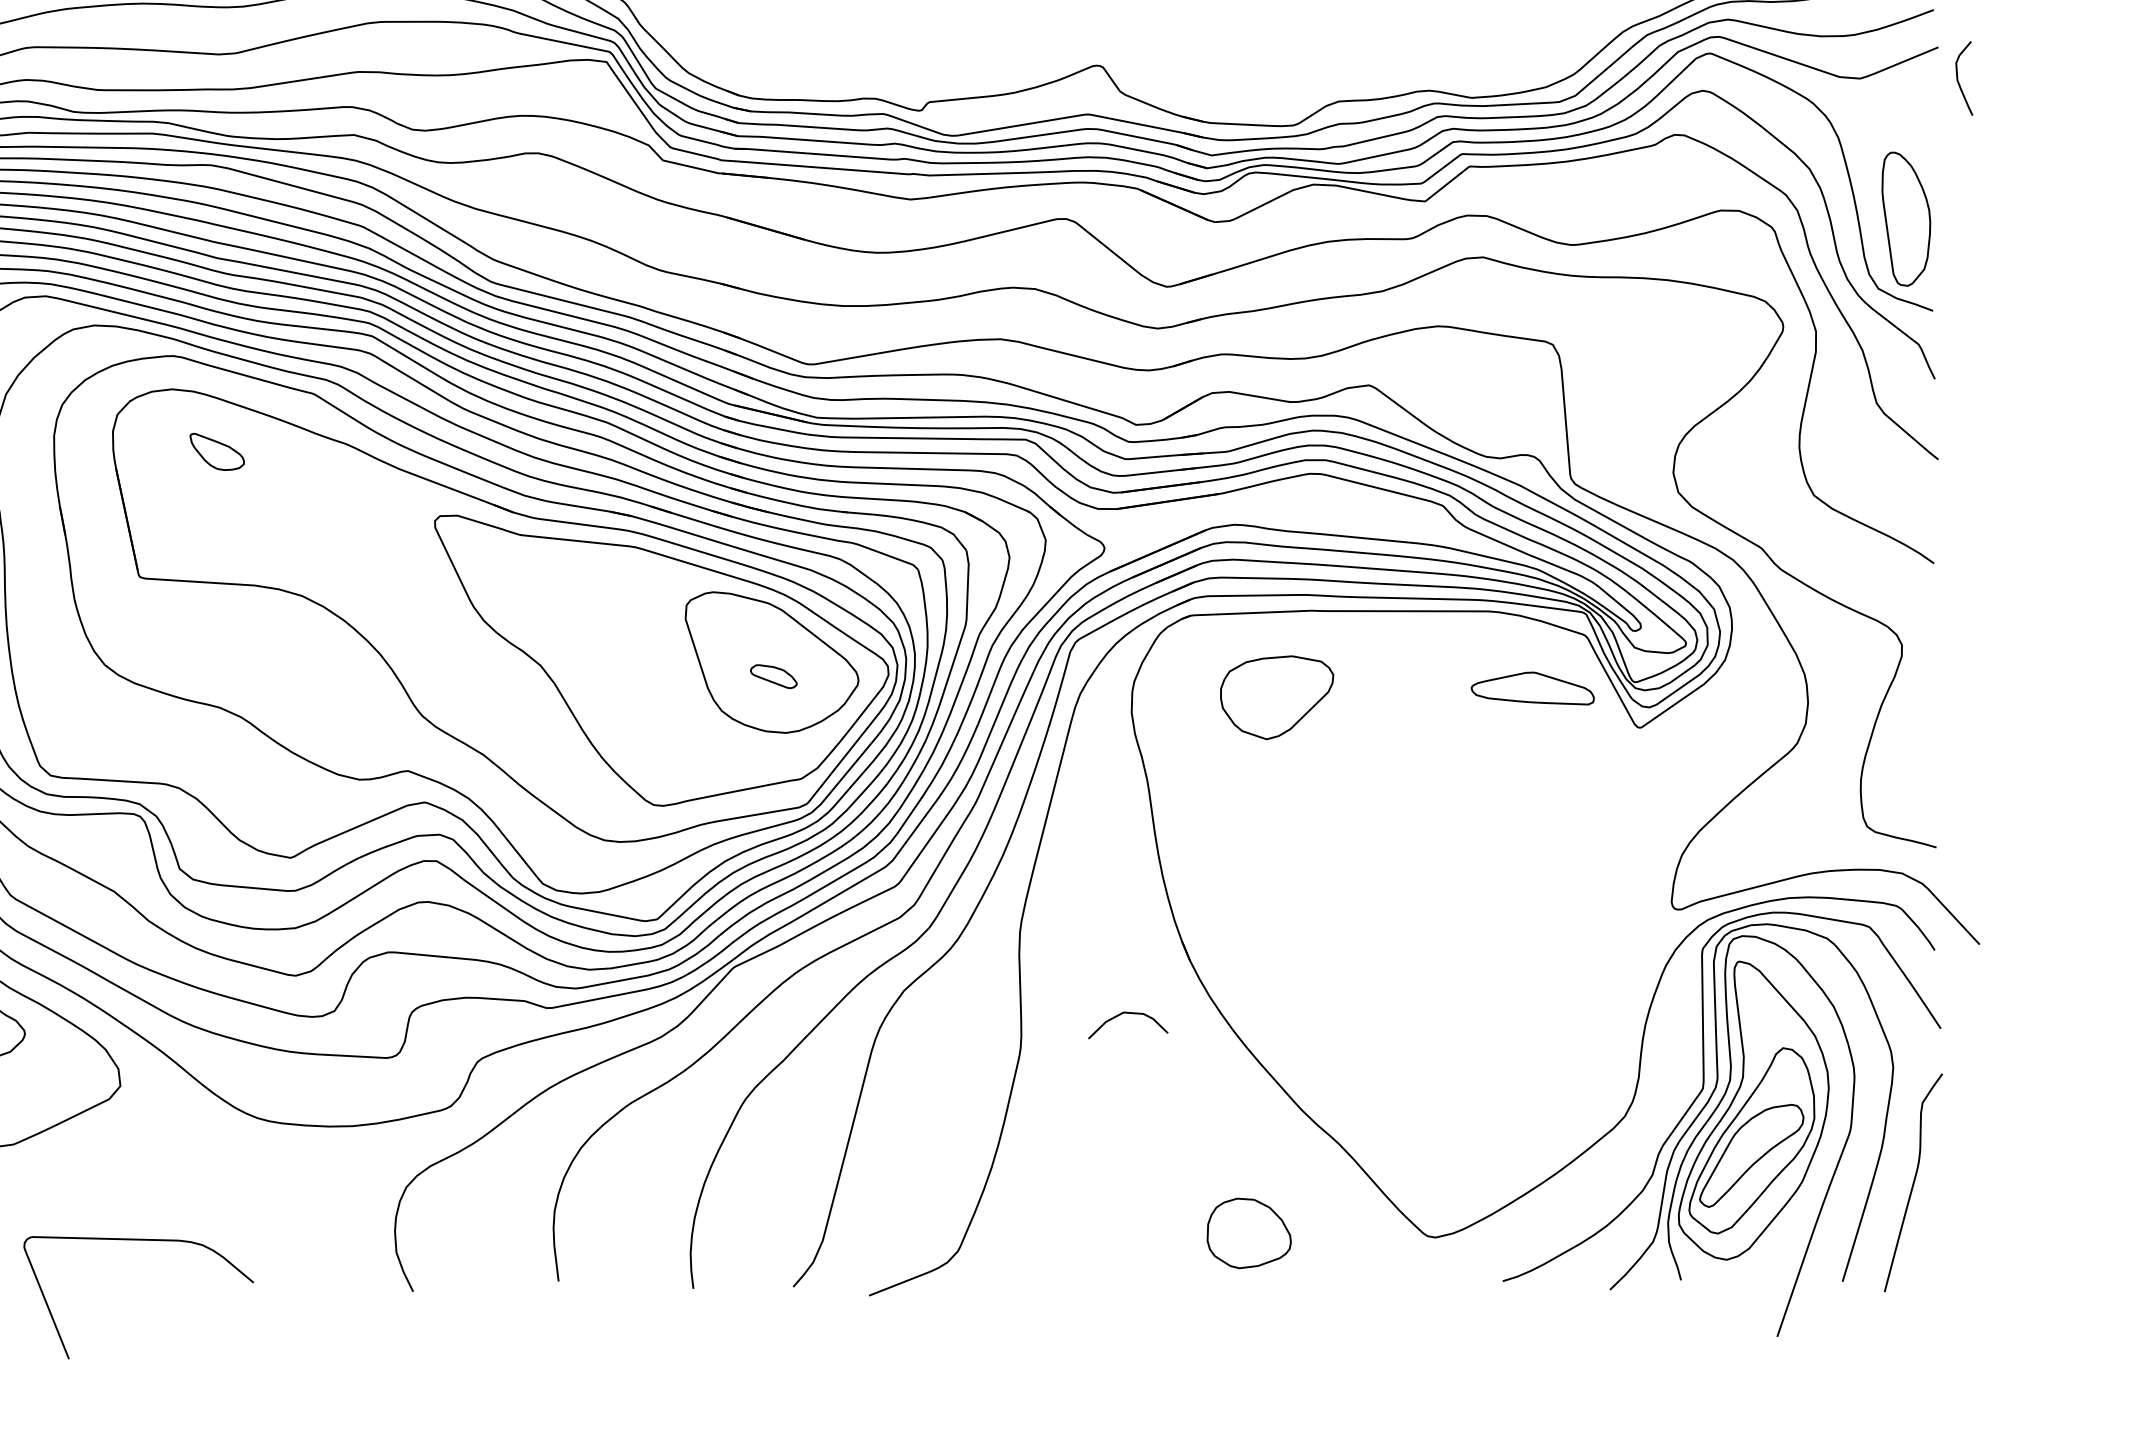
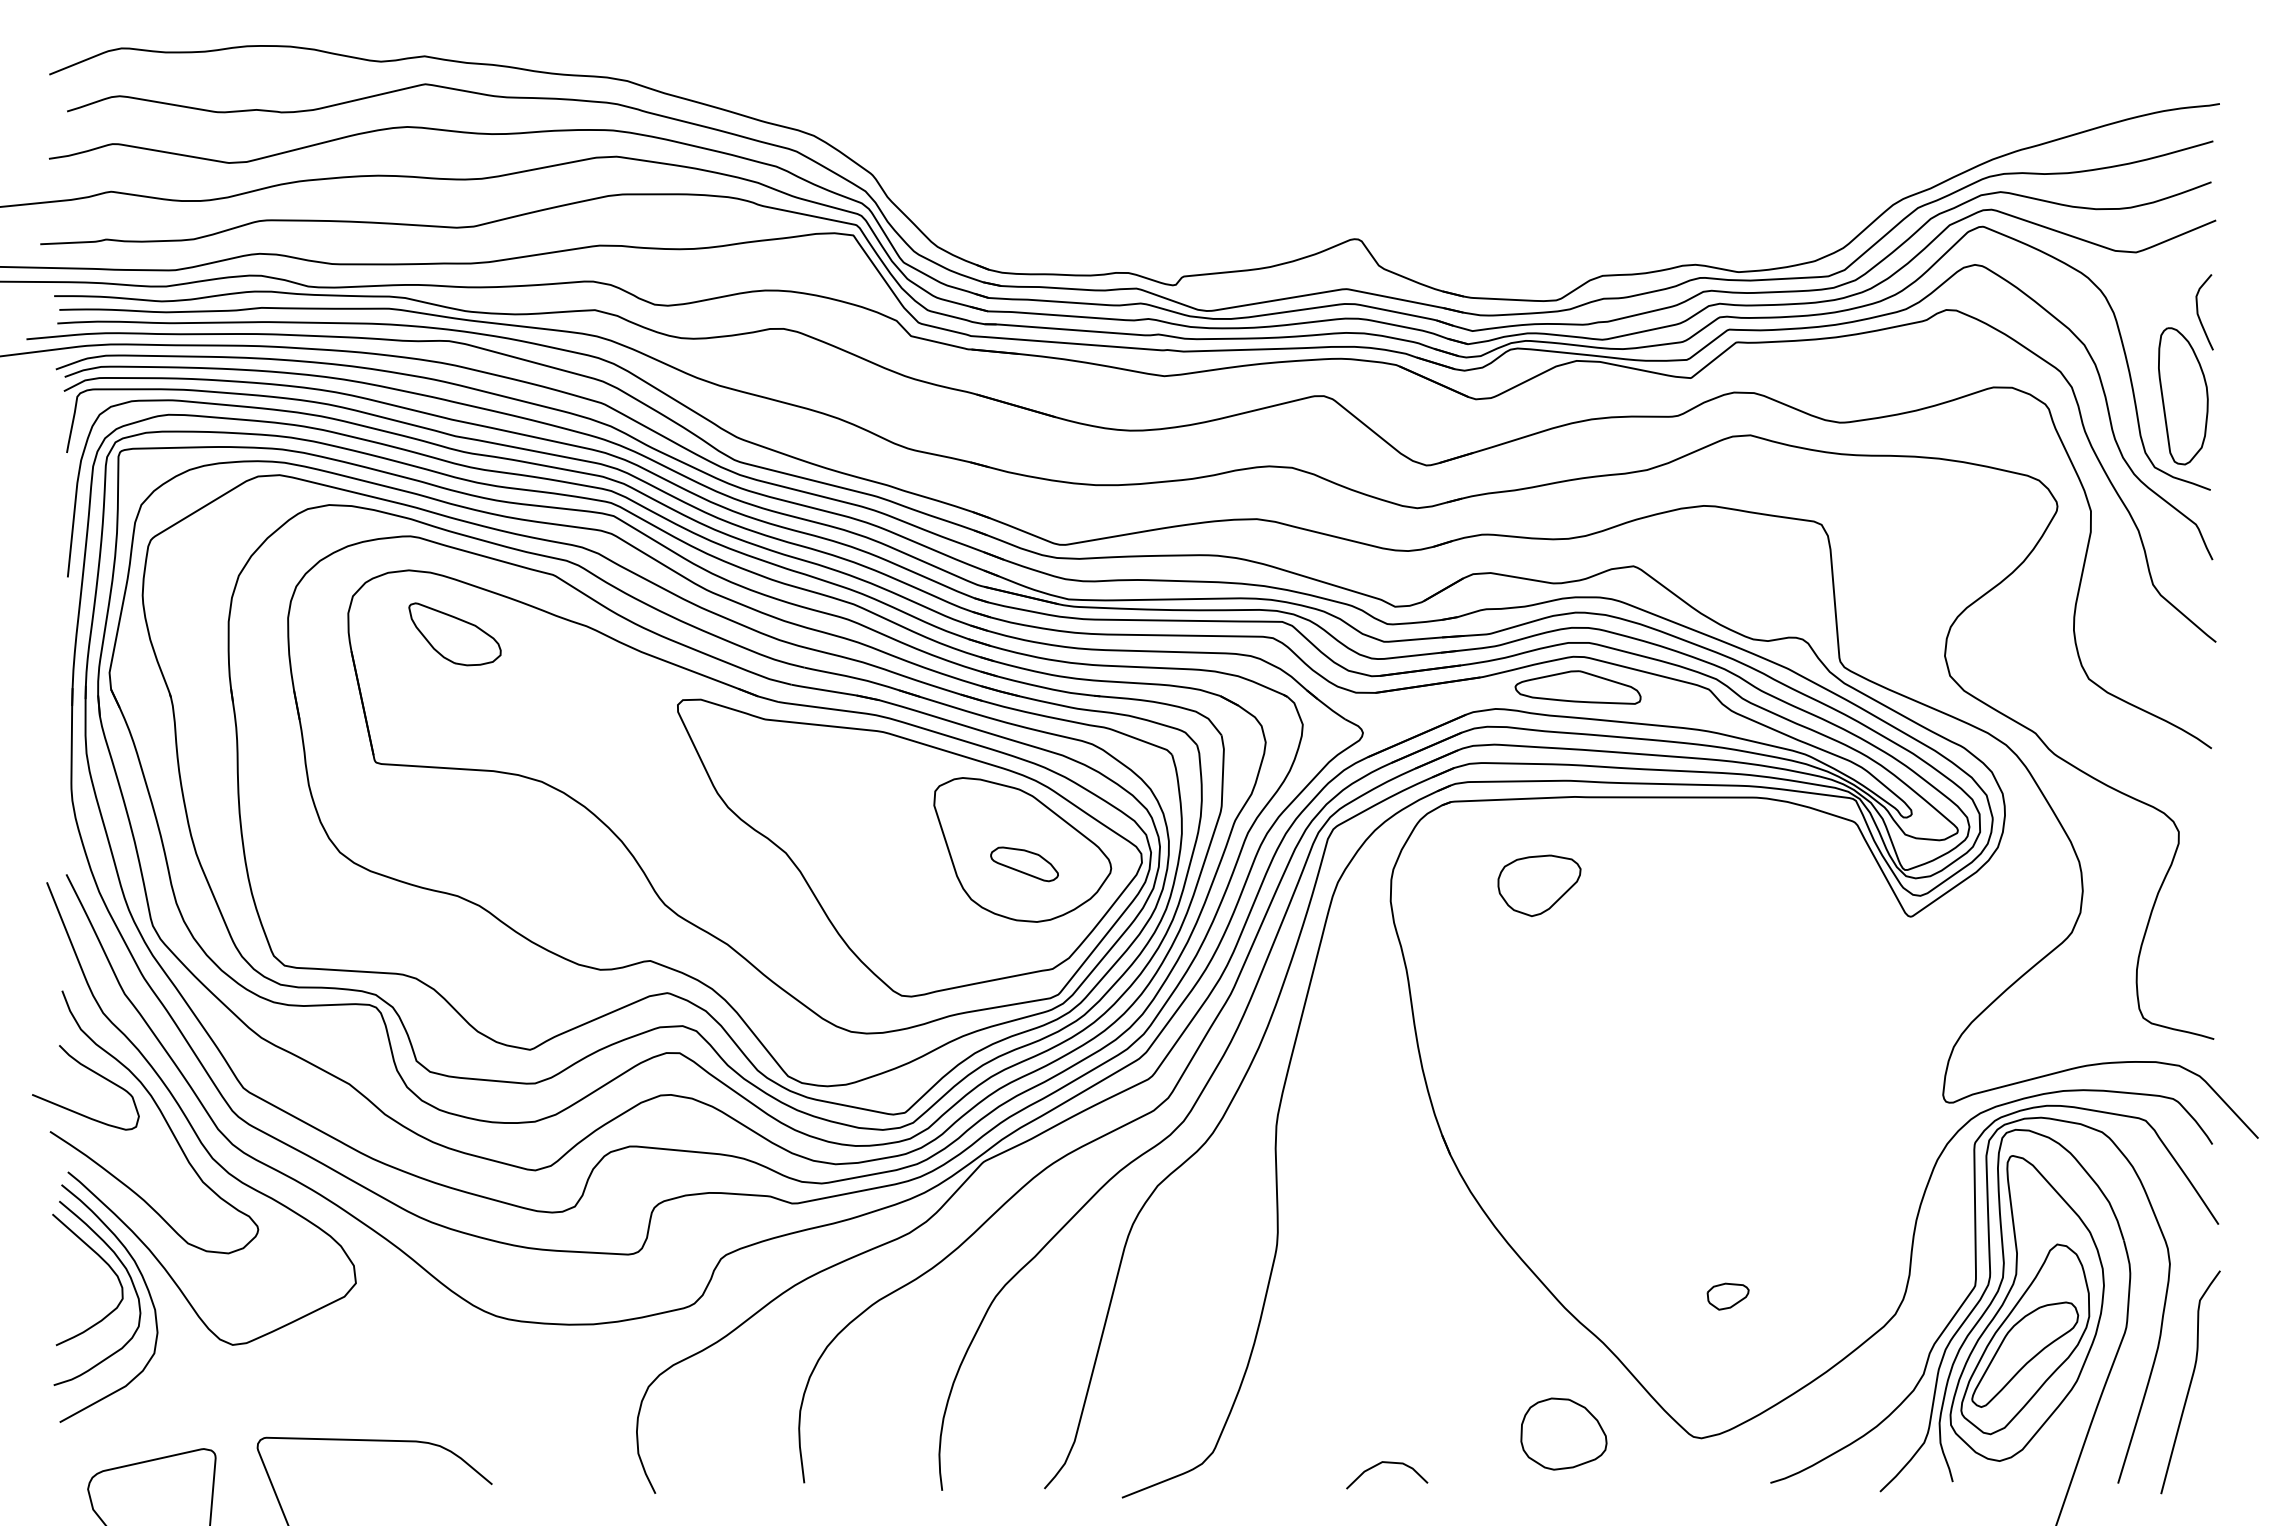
curve: (1959, 81) -> (2199, 315), moved
part: (216, 452) -> (454, 634), size x1.67
part: (773, 676) -> (1024, 864), size x1.43
part: (1532, 688) -> (1577, 687), moved
part: (1277, 697) -> (1539, 885), size x0.71
curve: (1128, 1013) -> (1387, 1463), moved
part: (1460, 1098) -> (1727, 1296), added
part: (1248, 1232) -> (1563, 1433), moved

